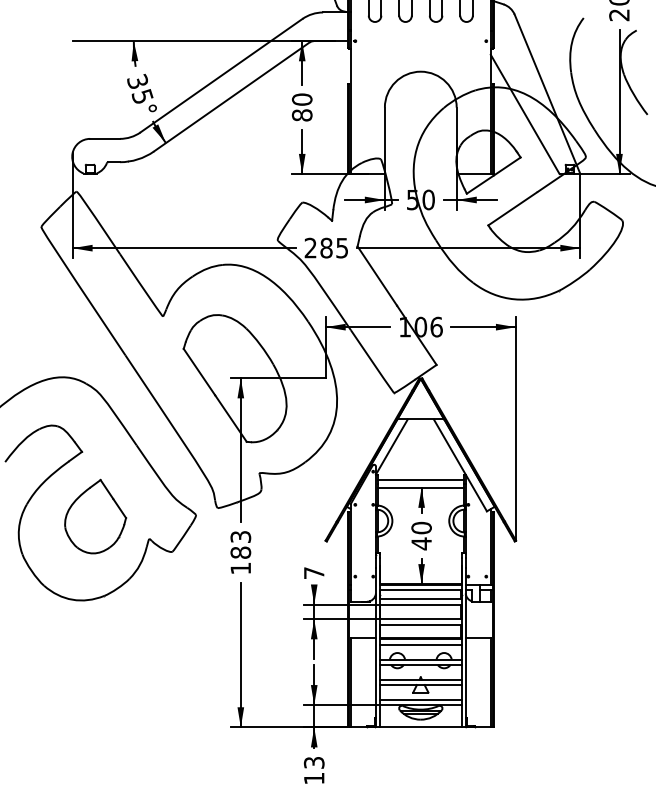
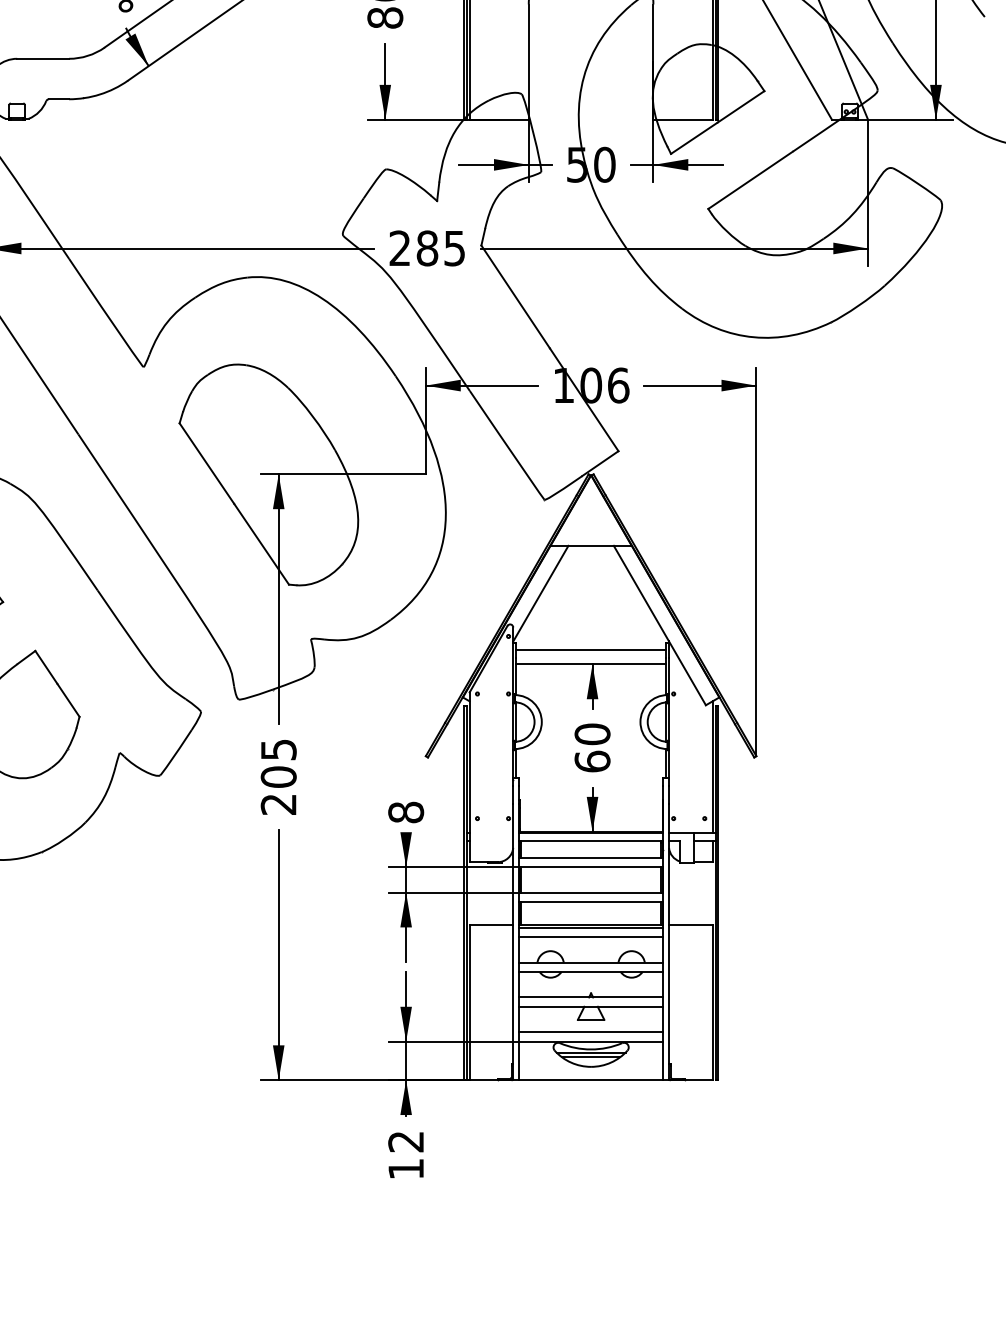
text: (421, 543) -> (592, 761), 40 -> 60
text: (240, 552) -> (278, 776), 183 -> 205
text: (313, 573) -> (404, 813), 7 -> 8
text: (314, 762) -> (406, 1141), 13 -> 12

